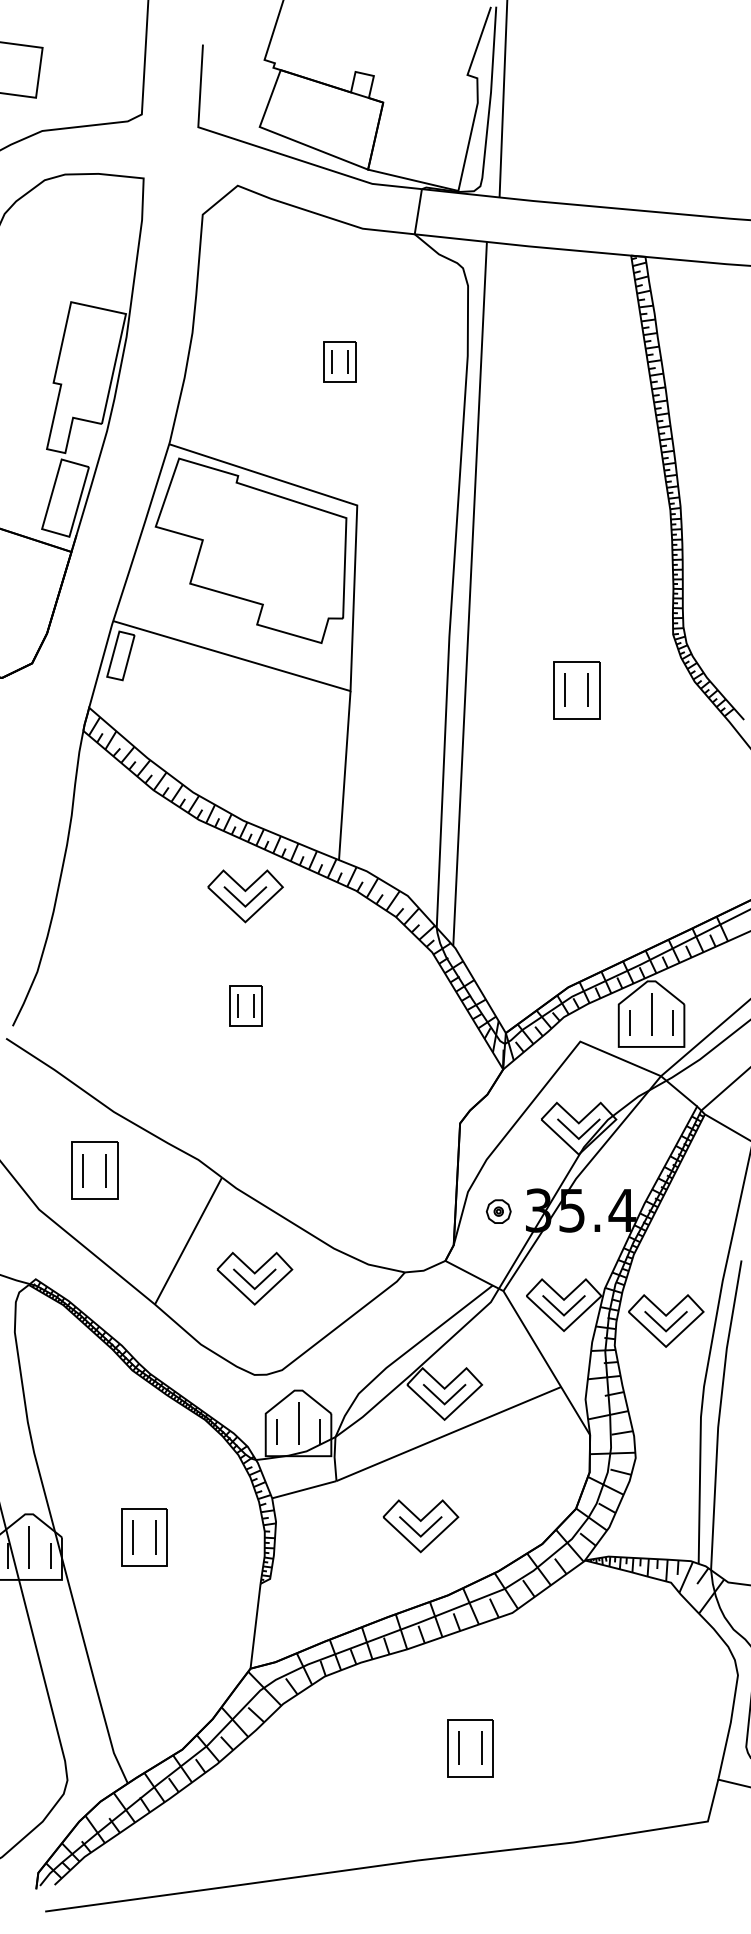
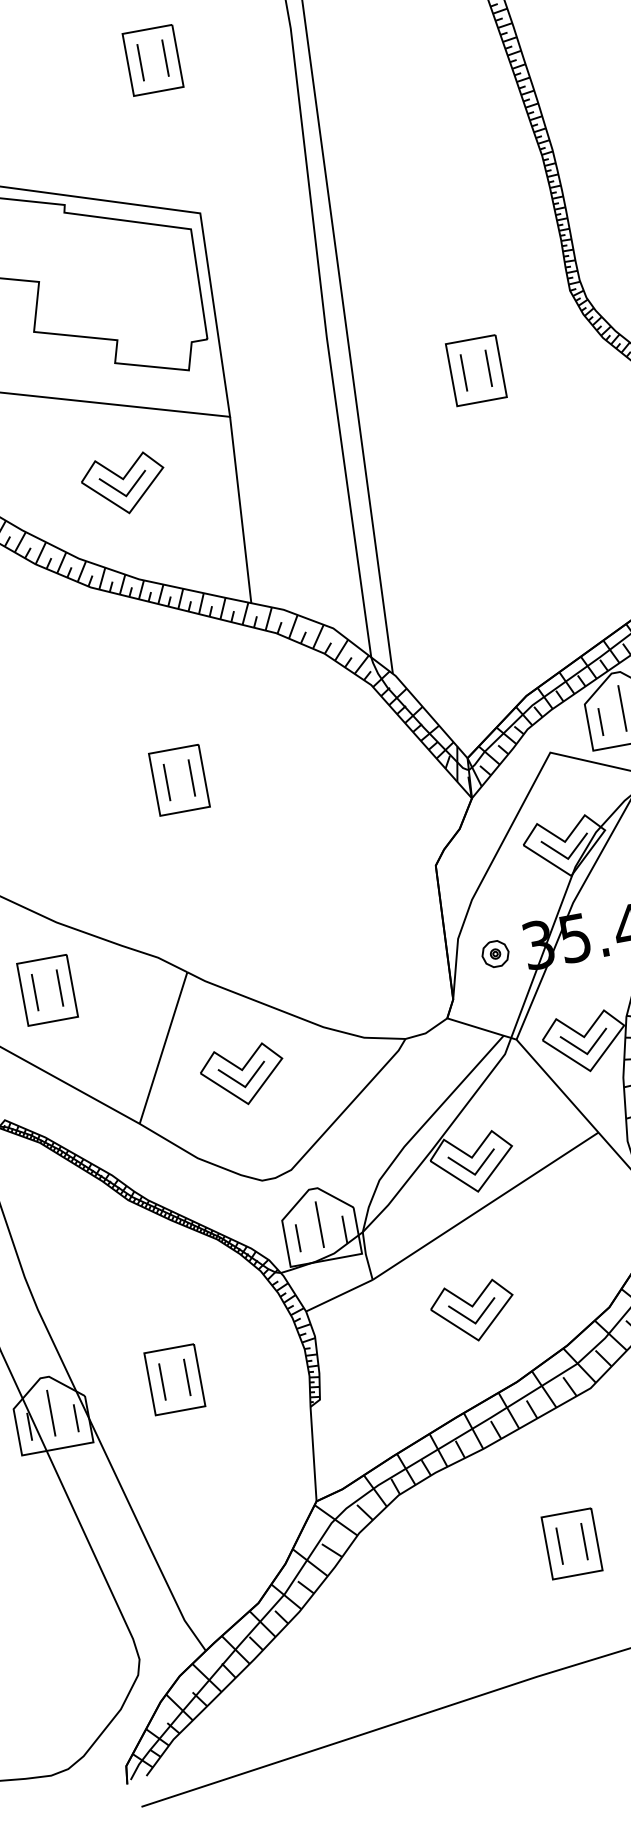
part: (339, 361) -> (152, 60), size x1.43
part: (245, 896) -> (124, 485), moved
part: (246, 1005) -> (179, 780), size x1.43

